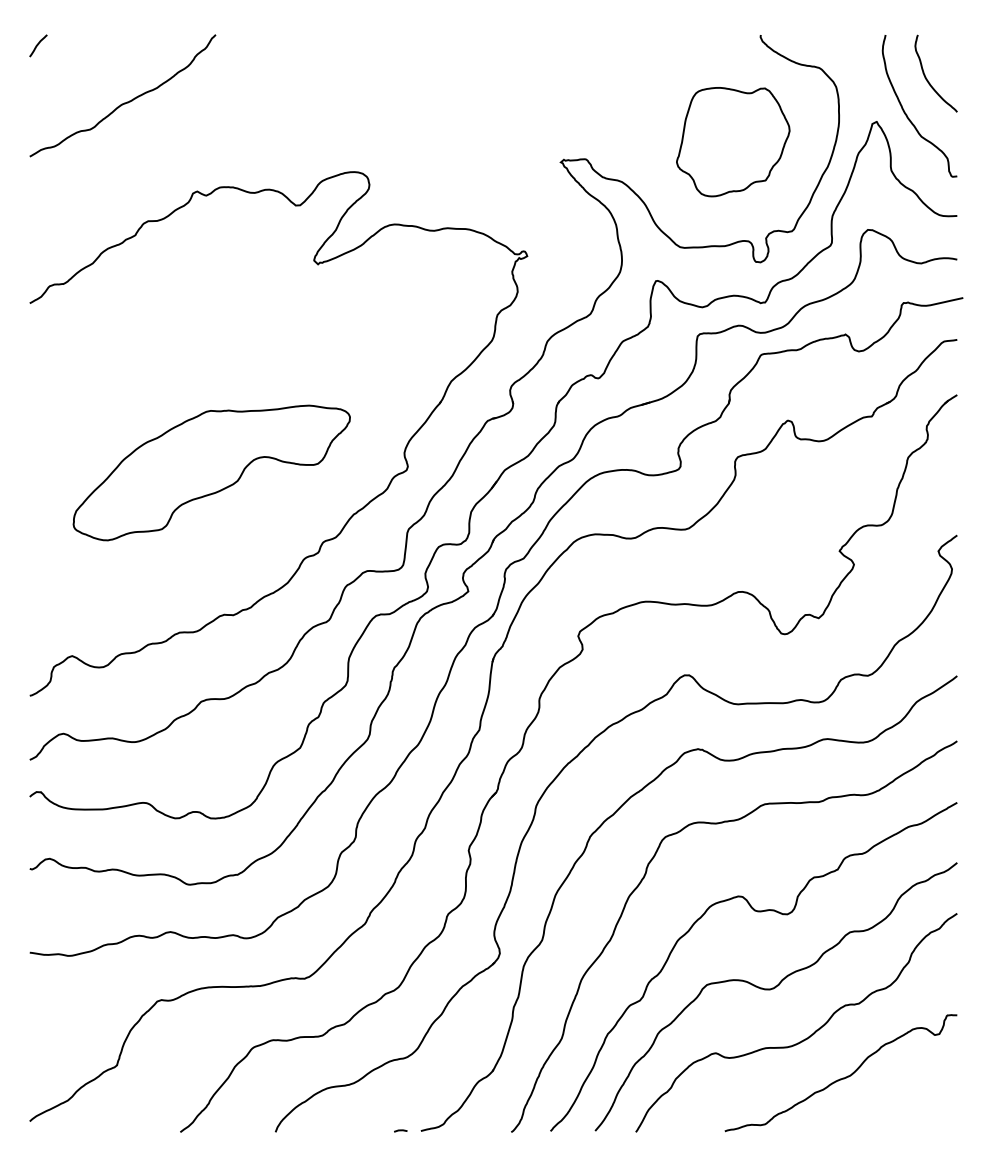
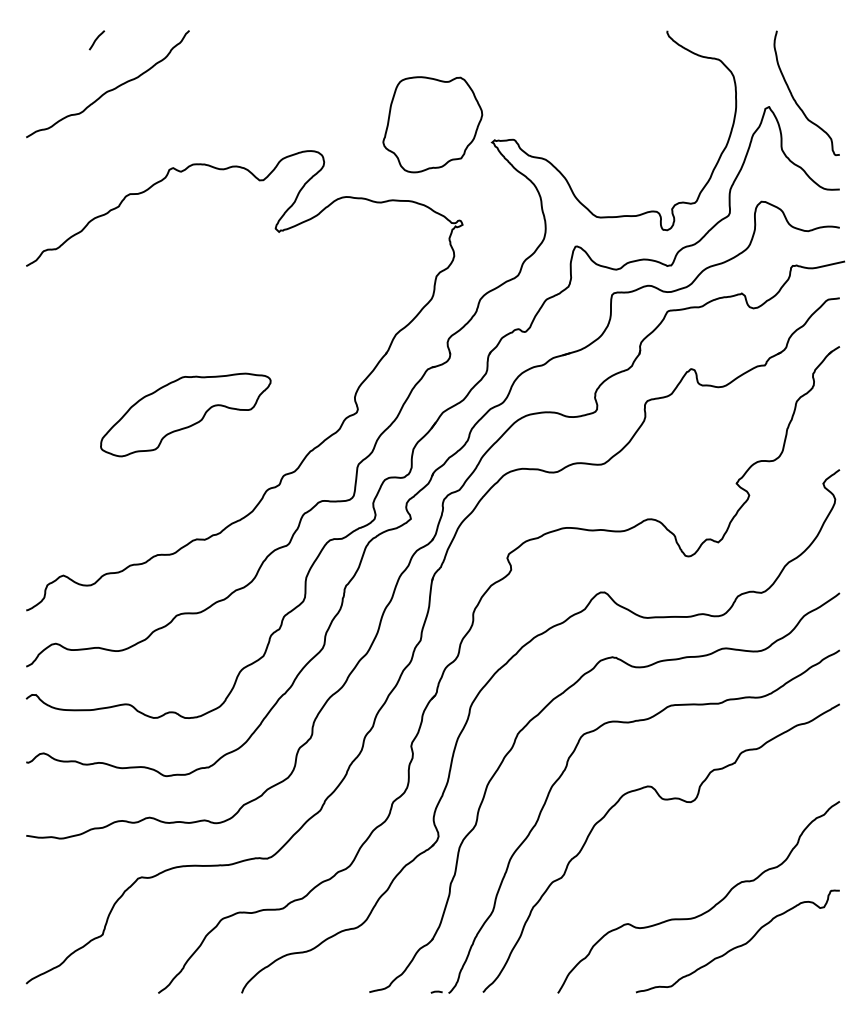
curve: (38, 45) -> (97, 40), moved
curve: (927, 78) -> (813, 68), removed
part: (733, 142) -> (433, 125), moved
part: (211, 472) -> (185, 414), size x0.7
curve: (773, 989) -> (678, 868), removed
curve: (400, 1130) -> (436, 991), moved

